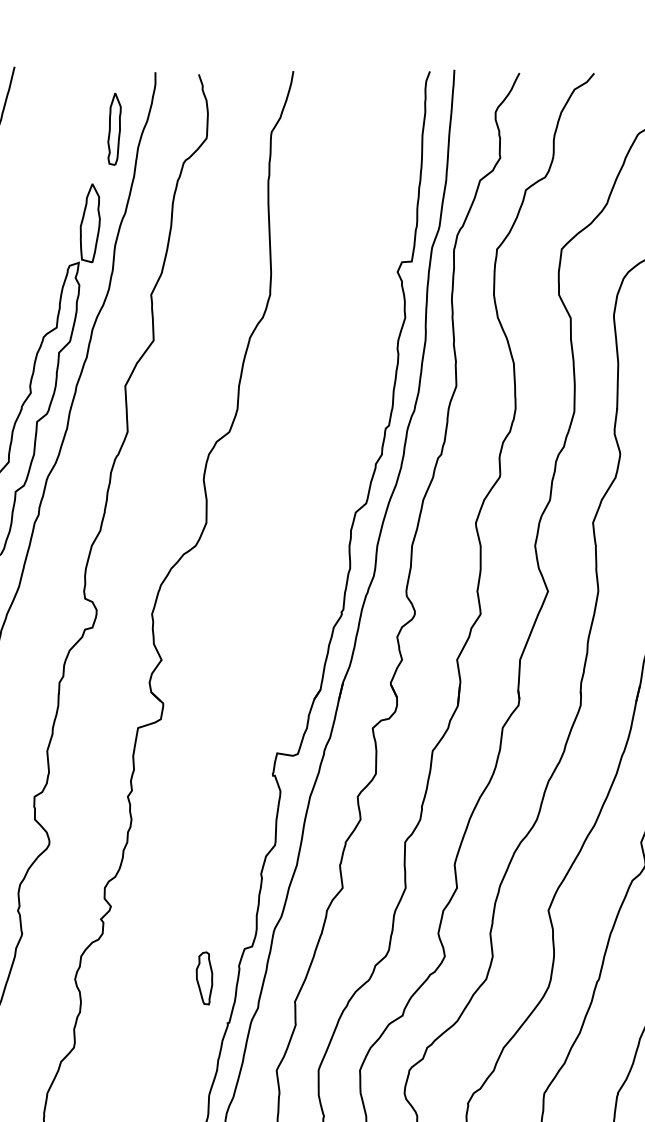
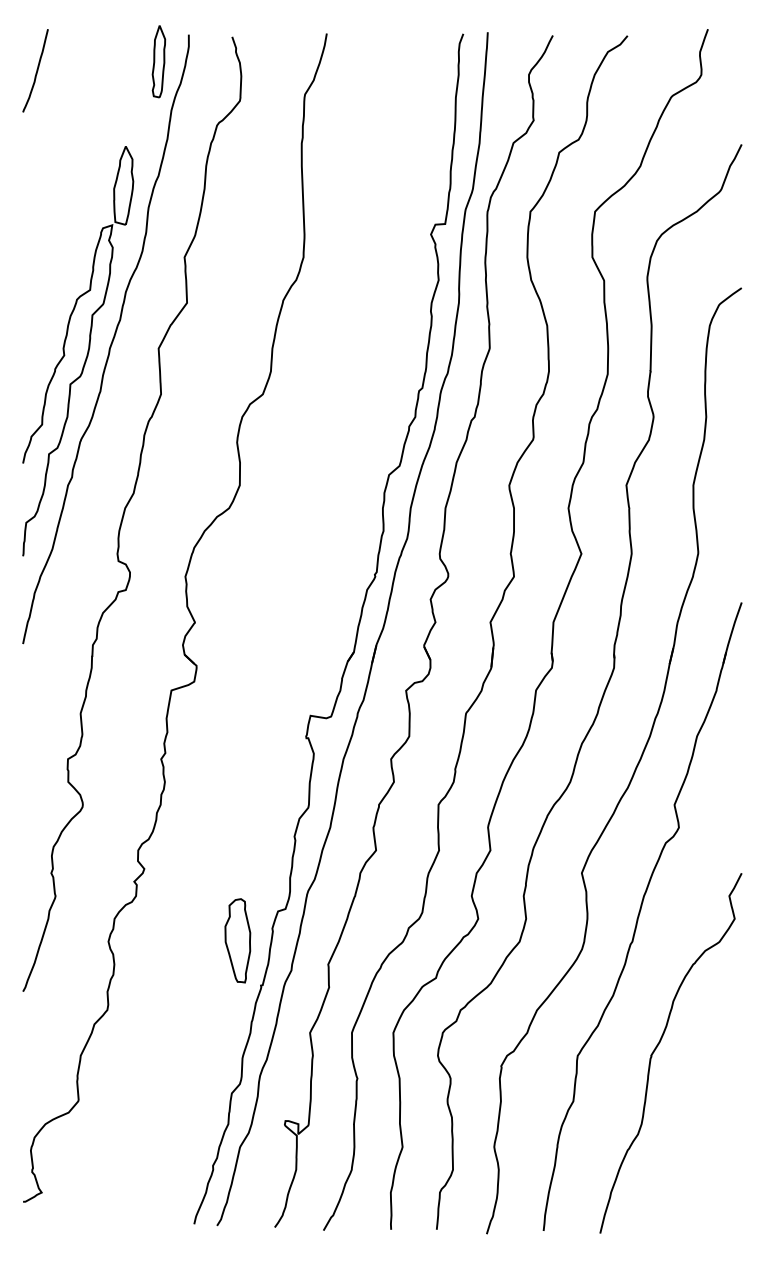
part: (114, 129) -> (158, 61), moved
part: (204, 978) -> (237, 940), size x1.6

